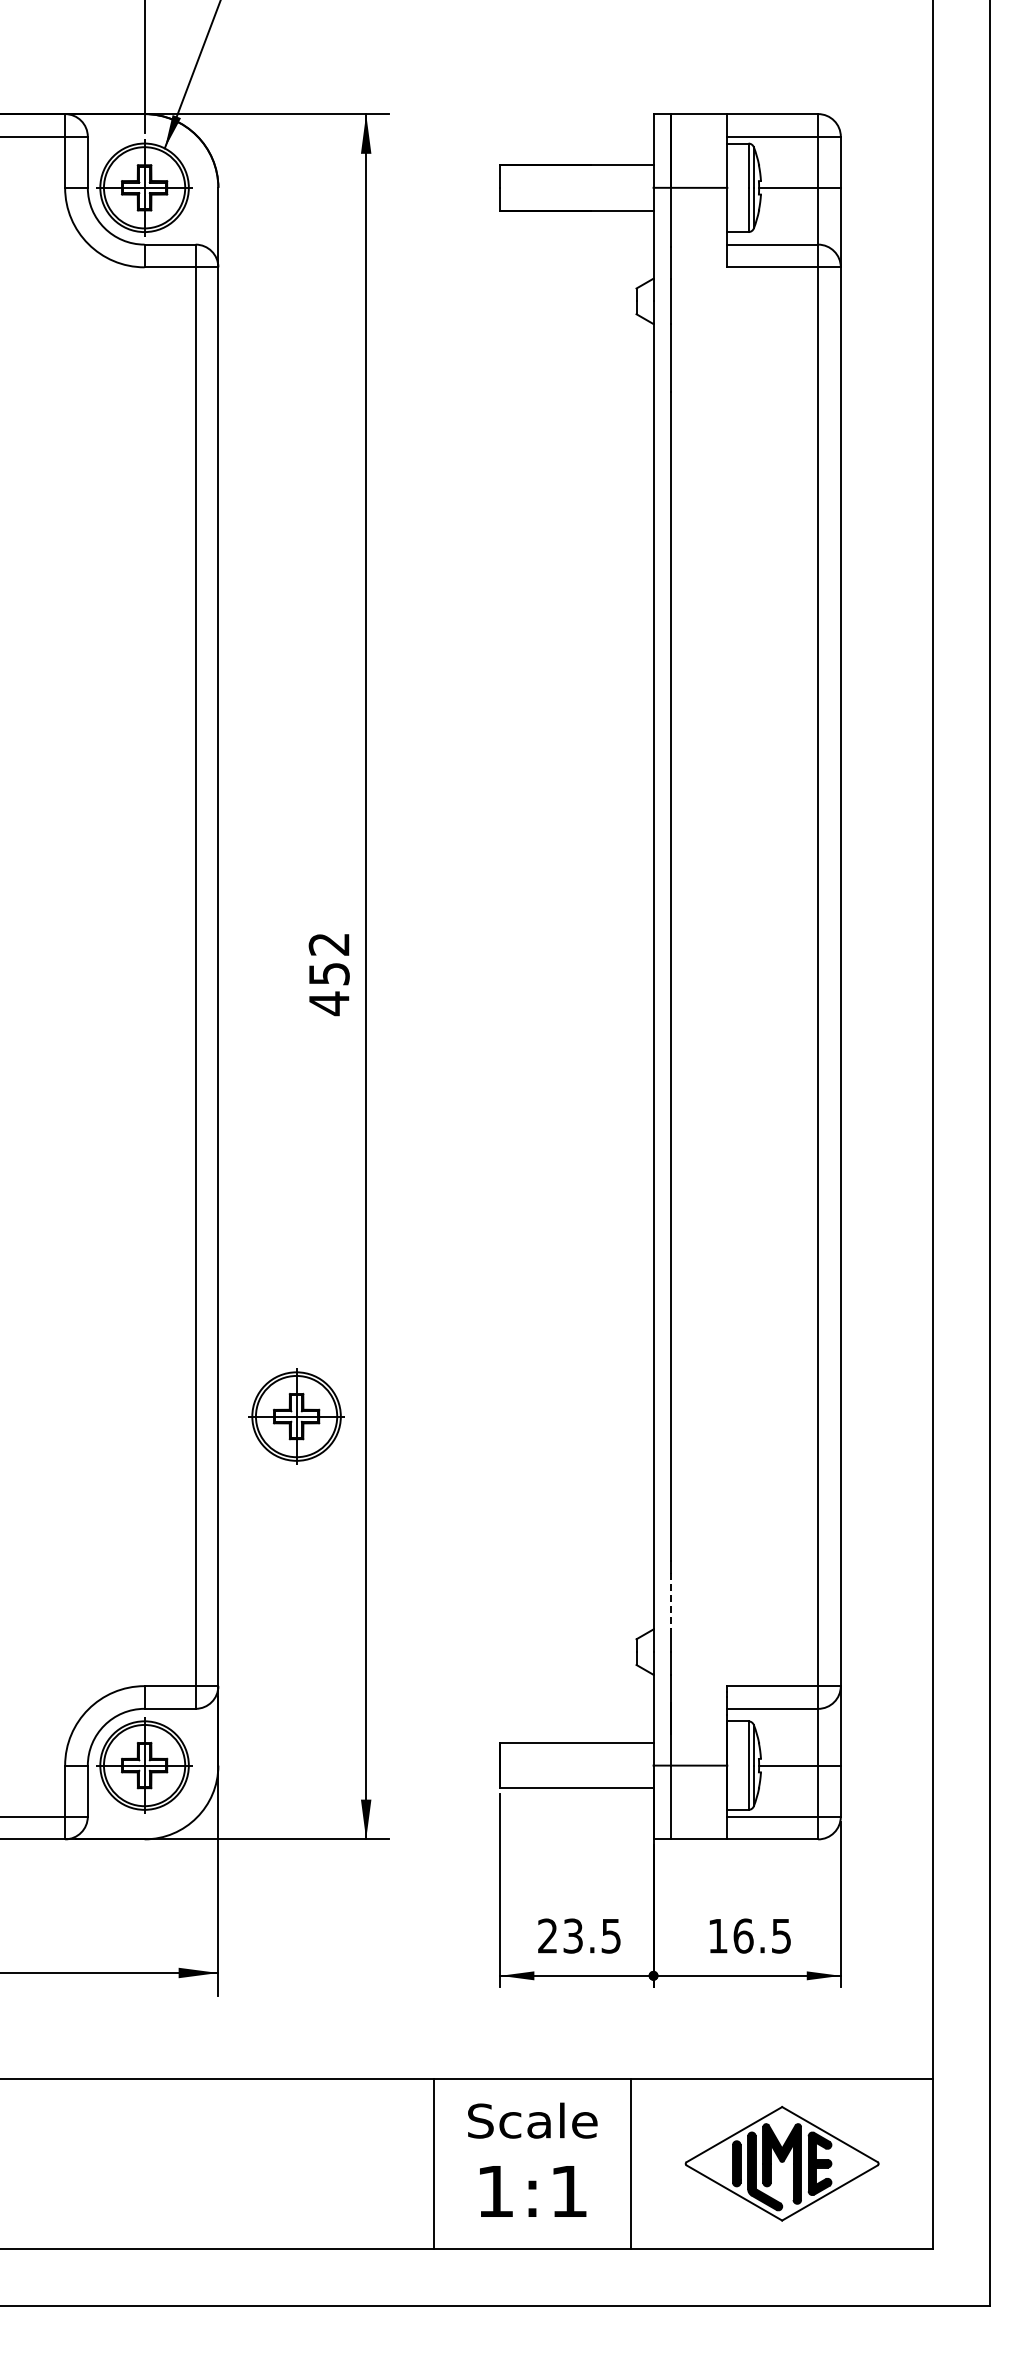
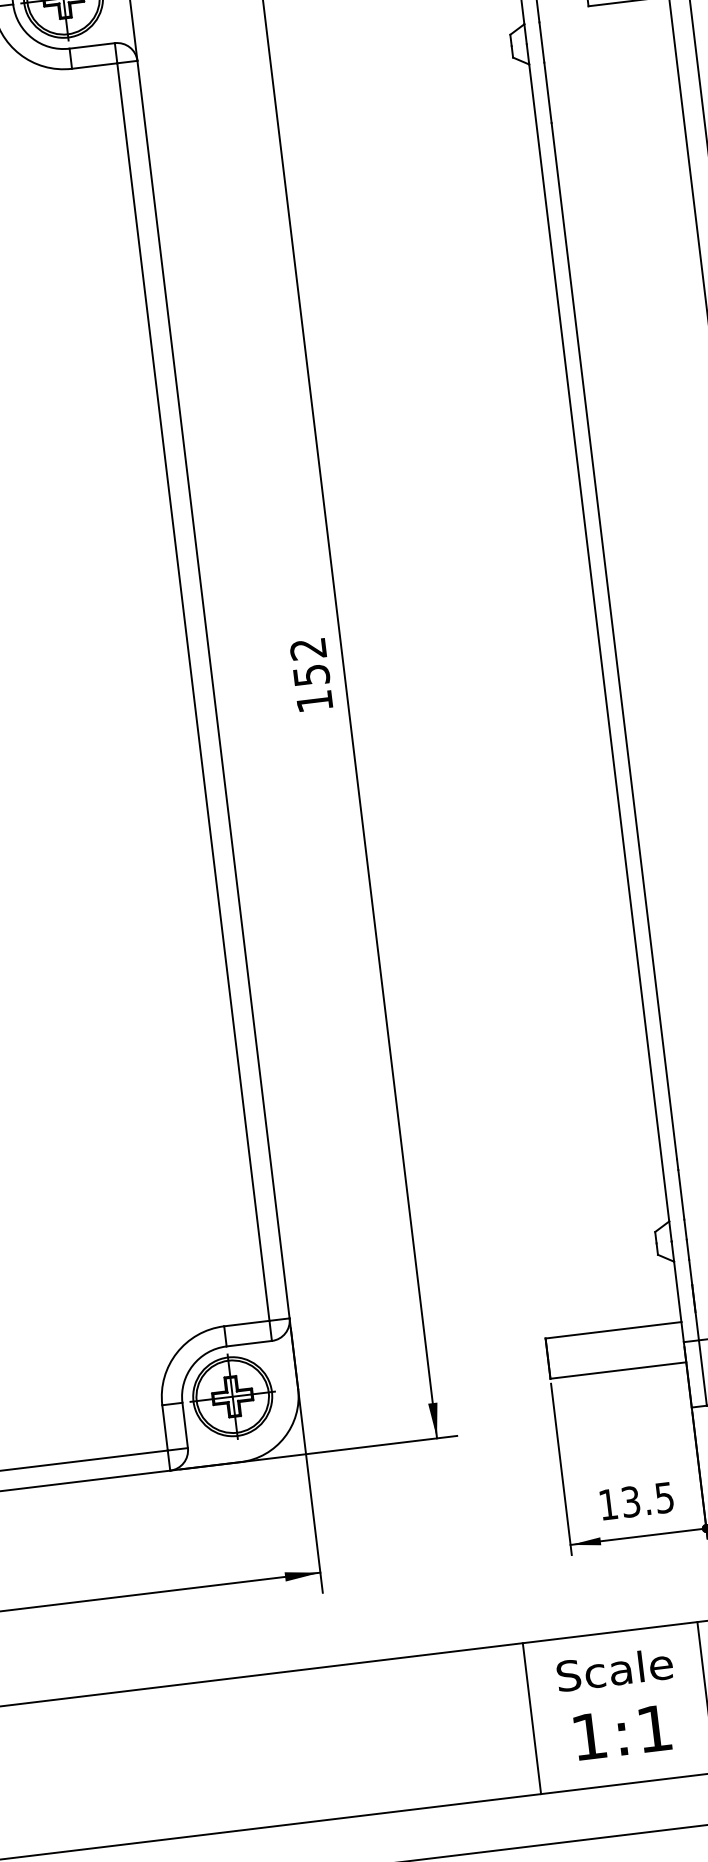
text: (329, 1003) -> (314, 701), 452 -> 152
part: (296, 1416) -> (329, 1071), removed
line: (670, 1601) -> (681, 1194), dashed -> solid
text: (547, 1935) -> (608, 1504), 23.5 -> 13.5

